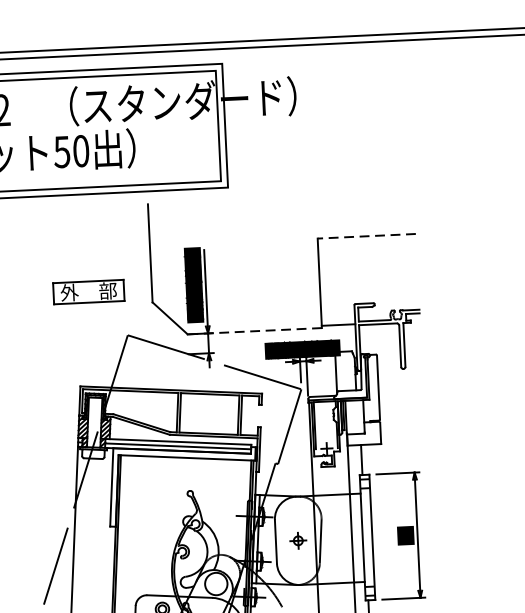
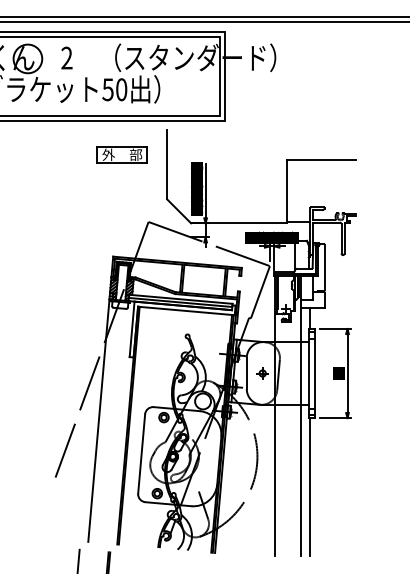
line: (366, 235) -> (321, 159), dashed -> solid
part: (87, 291) -> (121, 154), moved
line: (254, 331) -> (238, 223), dashed -> solid

